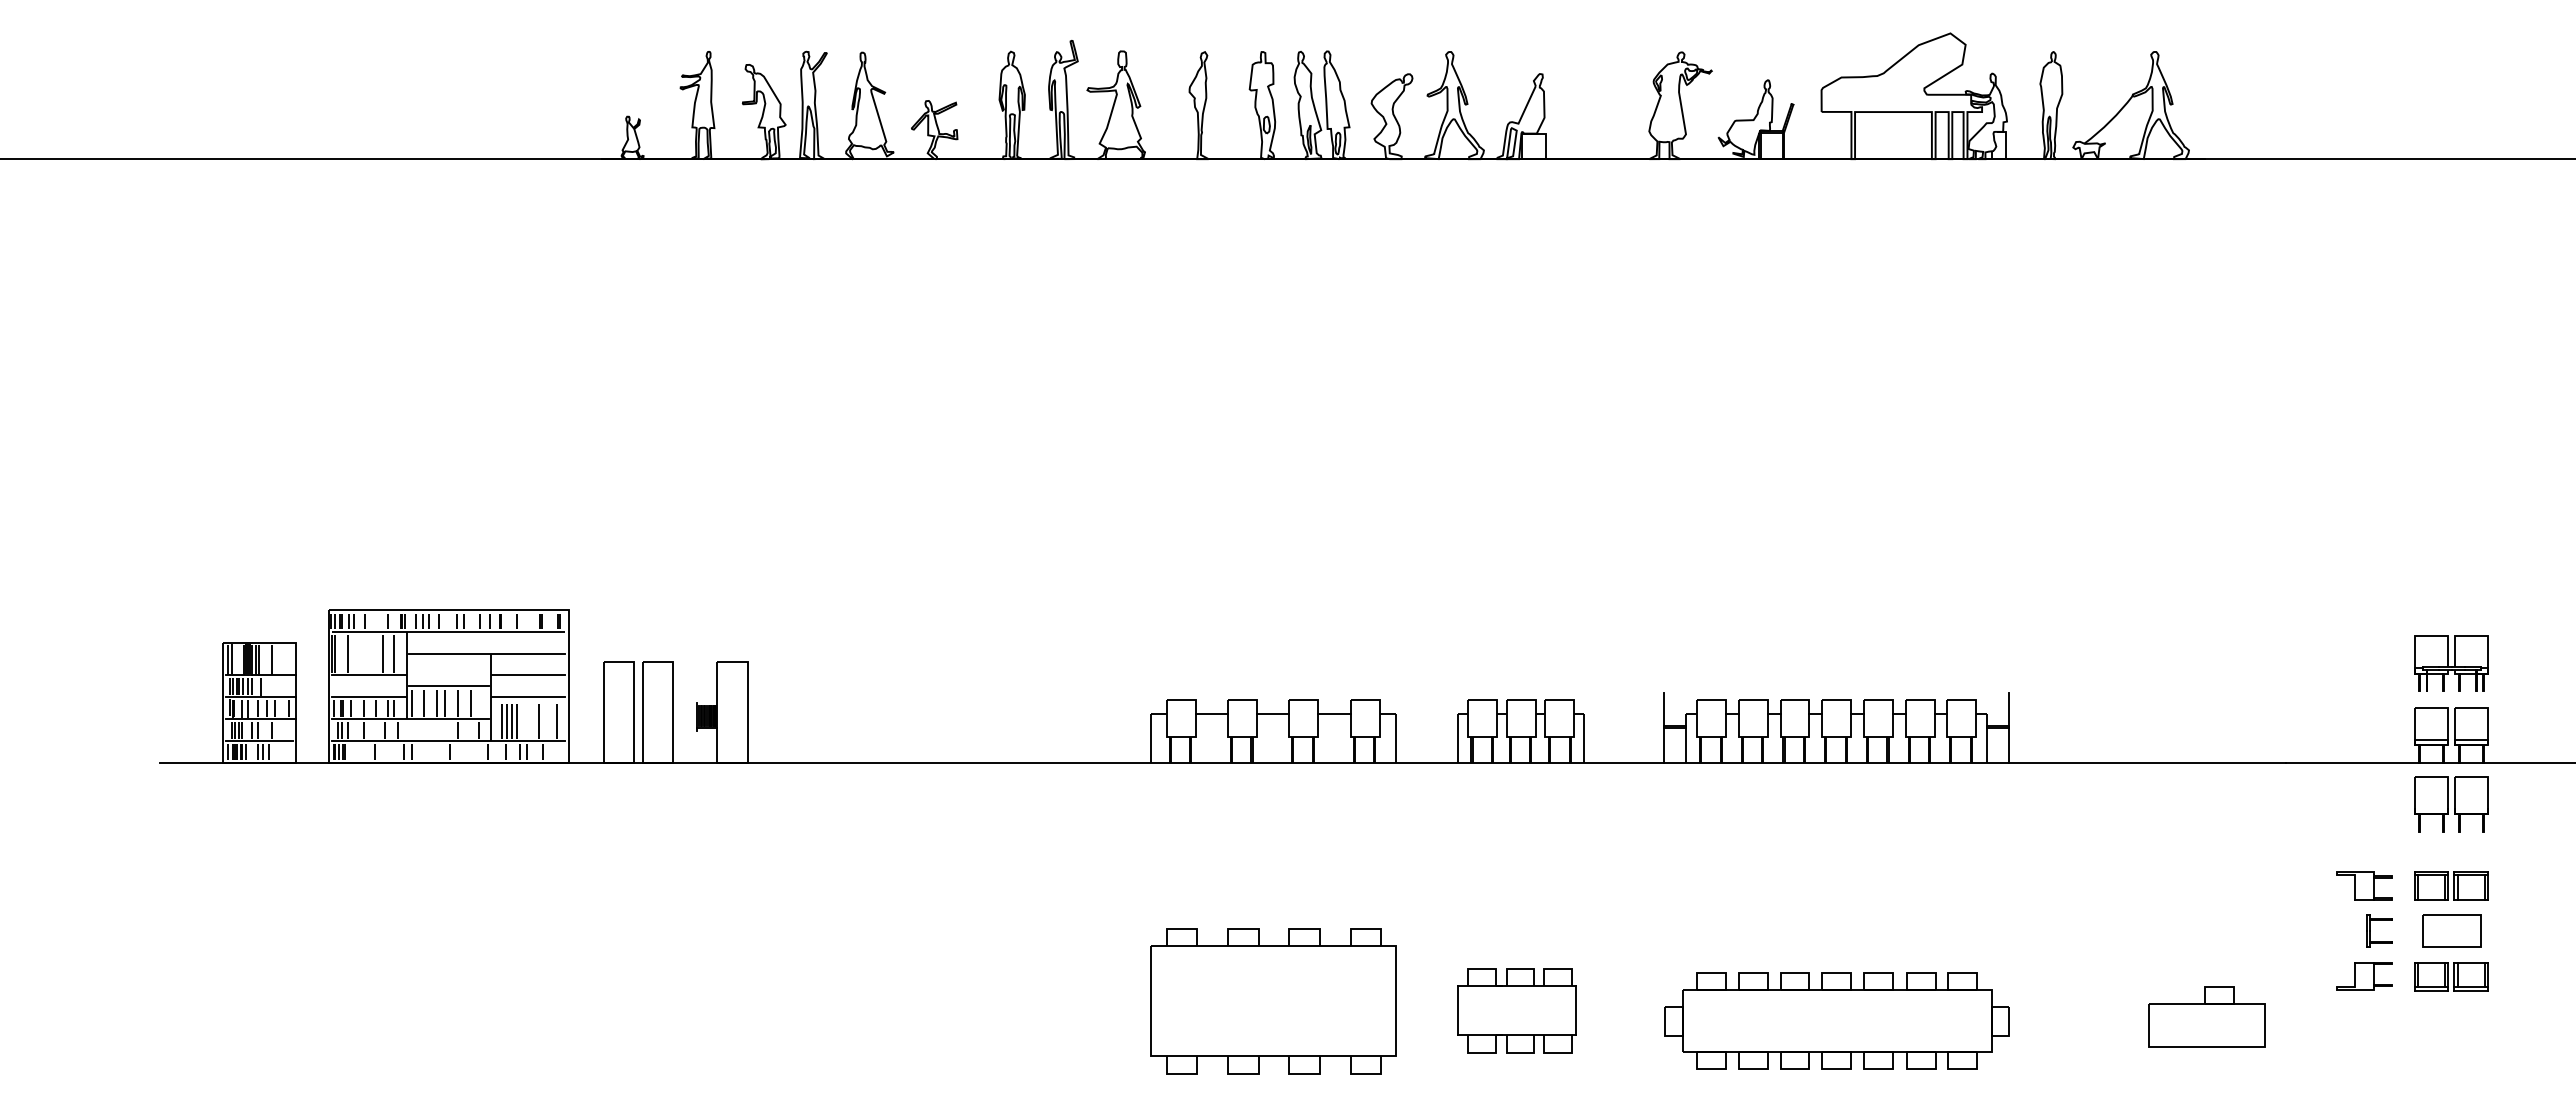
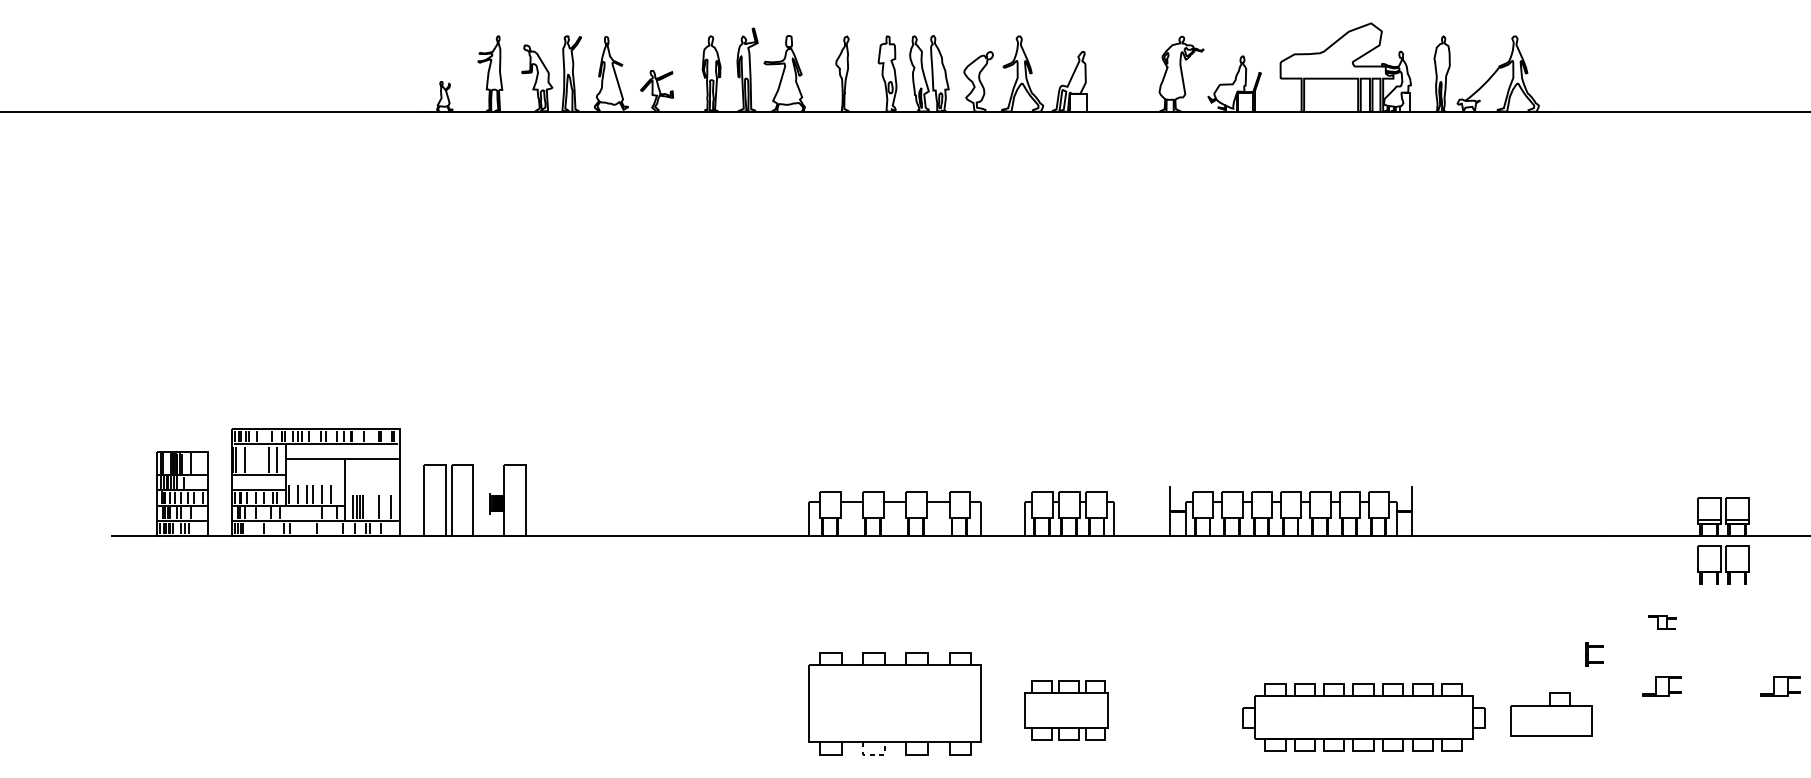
part: (2451, 663) -> (1723, 466), removed
line: (528, 675) -> (371, 474), removed
line: (448, 686) -> (315, 482), removed
line: (528, 697) -> (371, 490), removed
part: (2364, 885) -> (1662, 622), size x0.7
part: (2370, 930) -> (1588, 654), moved
part: (2451, 931) -> (1723, 654), removed
part: (2533, 976) -> (1781, 686), added
part: (1836, 1020) -> (1363, 717), moved
line: (1243, 1073) -> (874, 754), solid -> dashed

